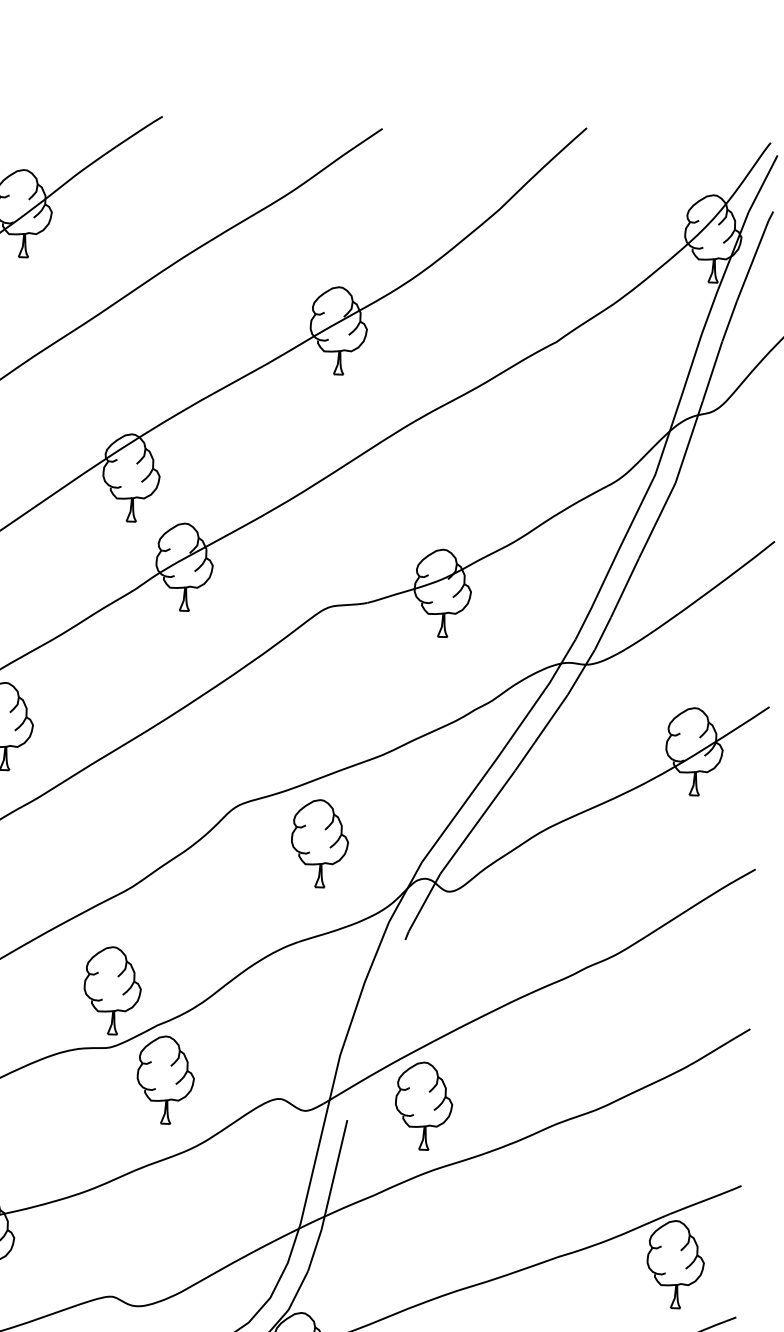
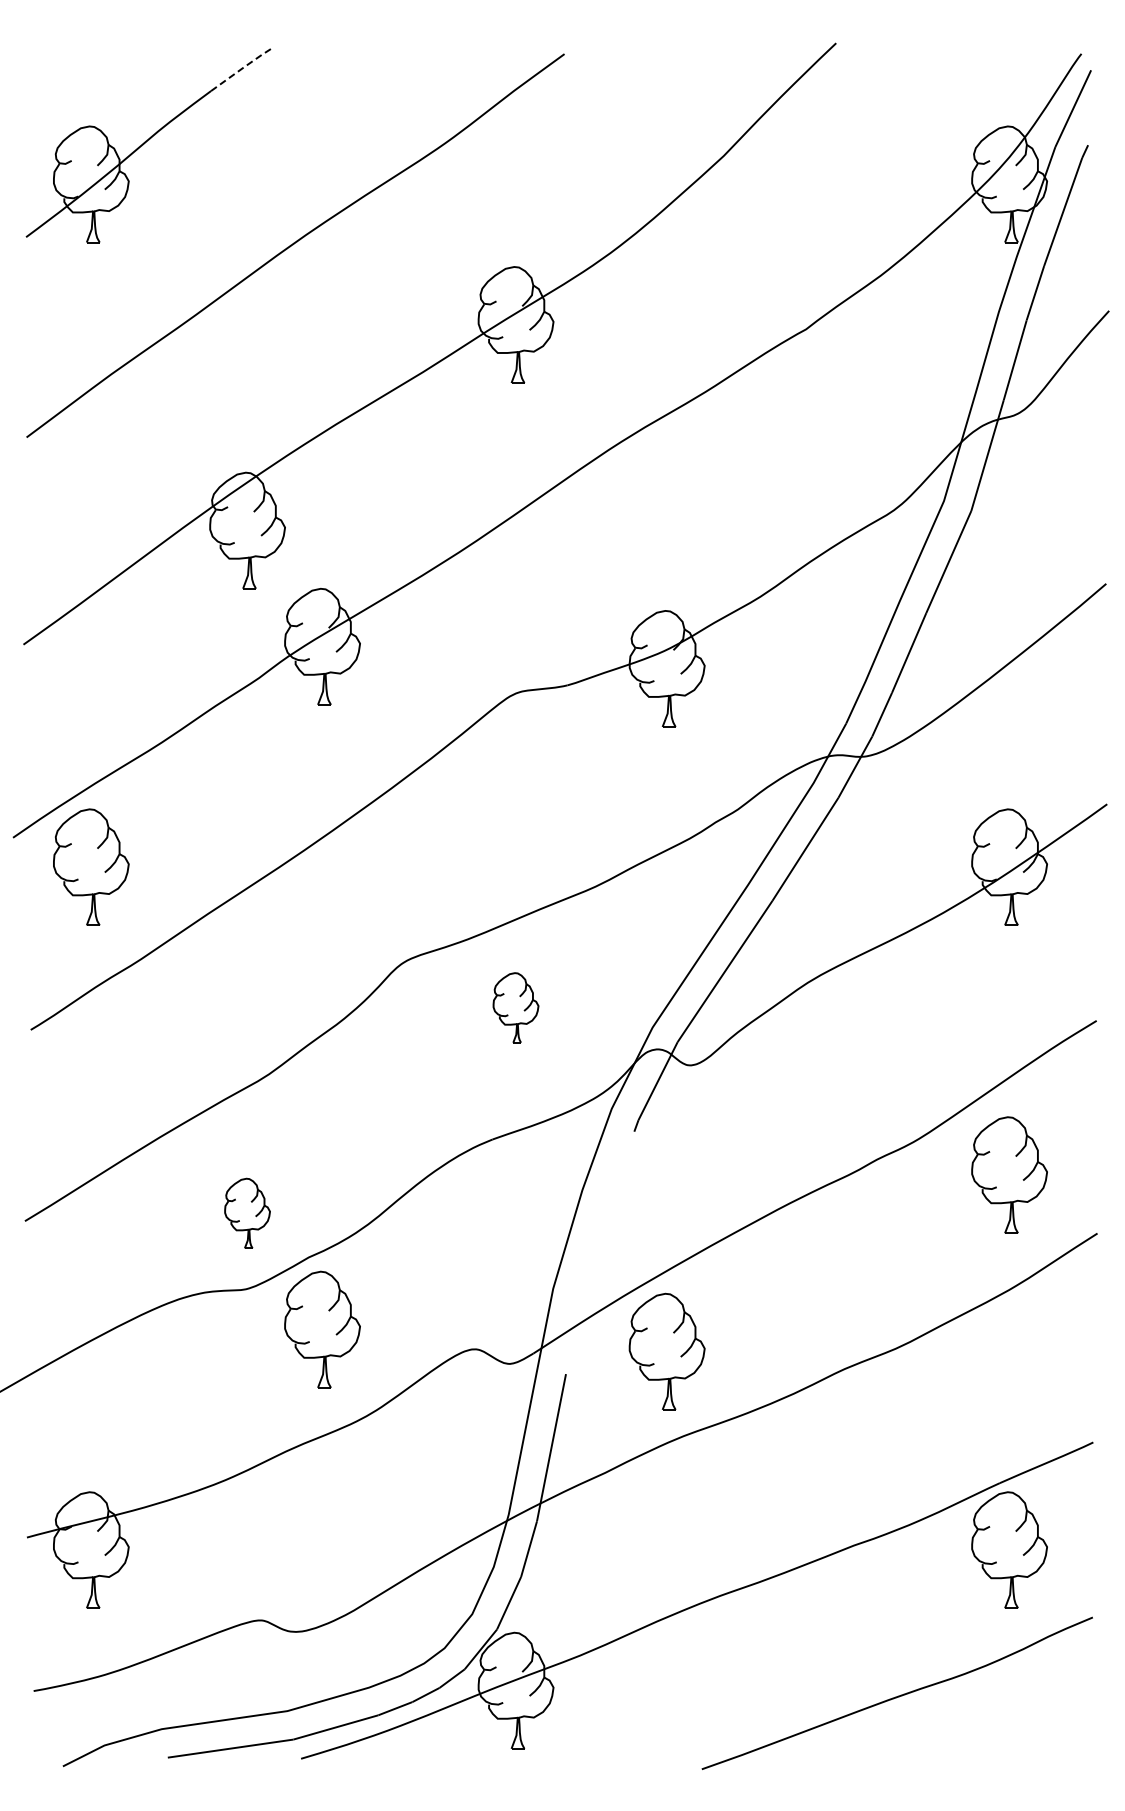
line: (140, 130) -> (242, 68), solid -> dashed
part: (319, 843) -> (515, 1007), size x0.6
part: (685, 982) -> (1009, 1174), added
part: (112, 990) -> (247, 1213), size x0.6

